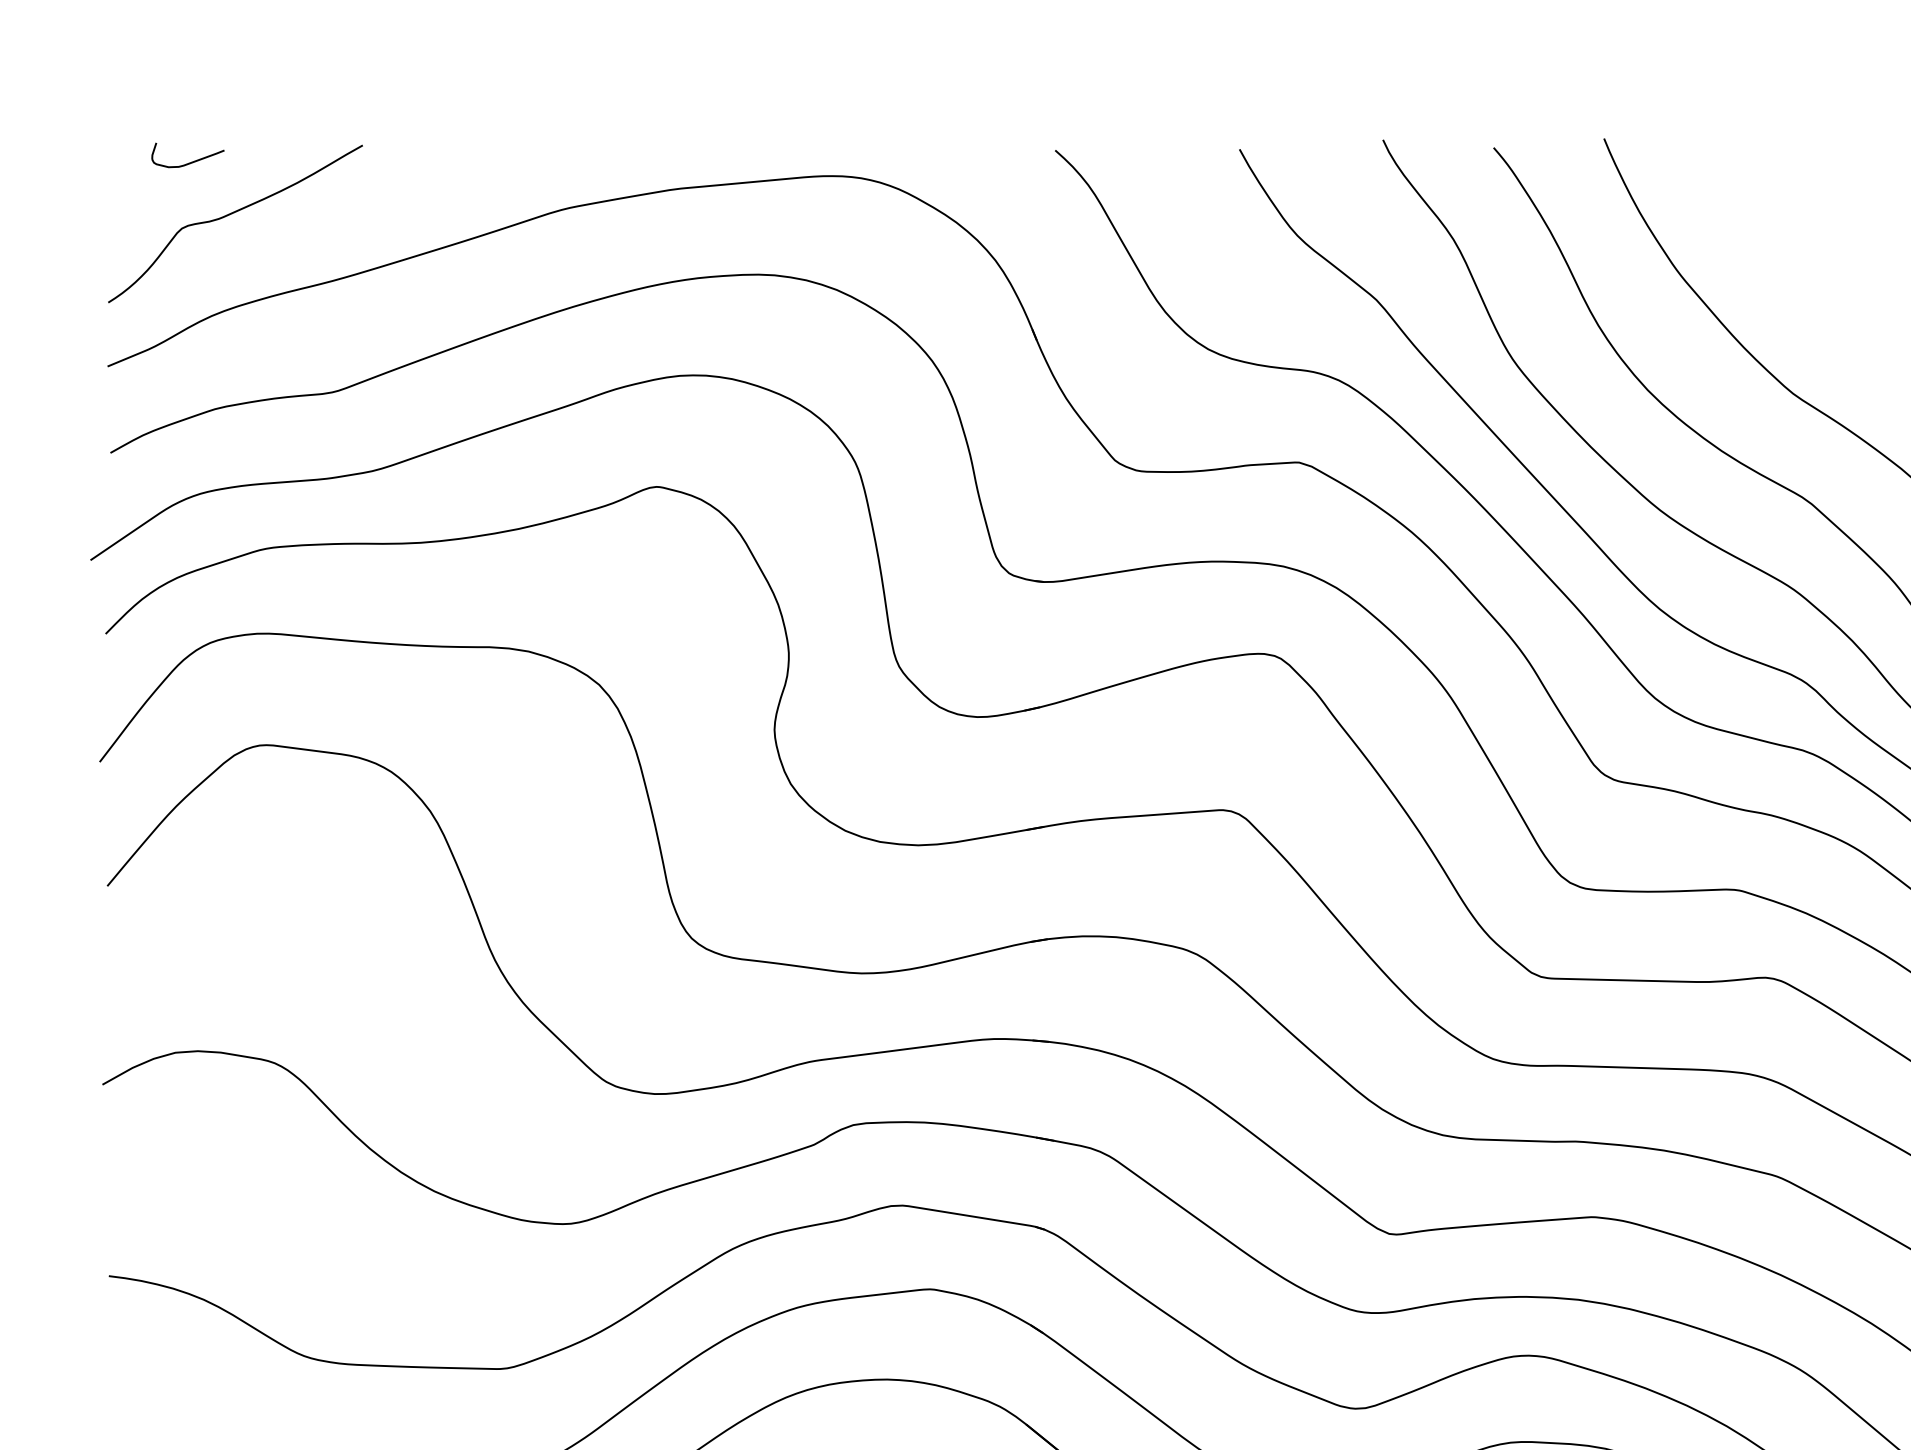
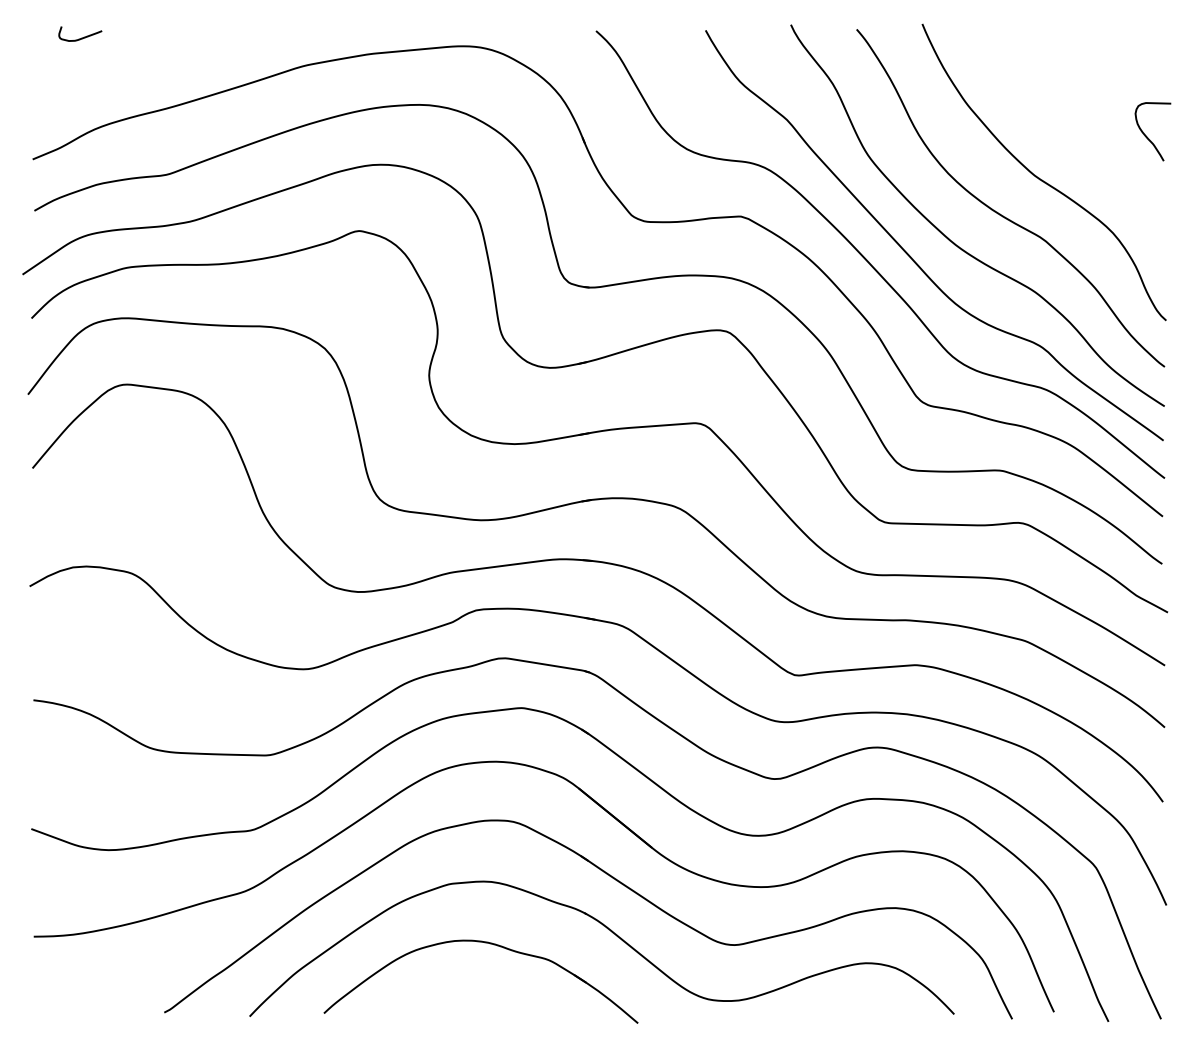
curve: (231, 215) -> (106, 69), removed

